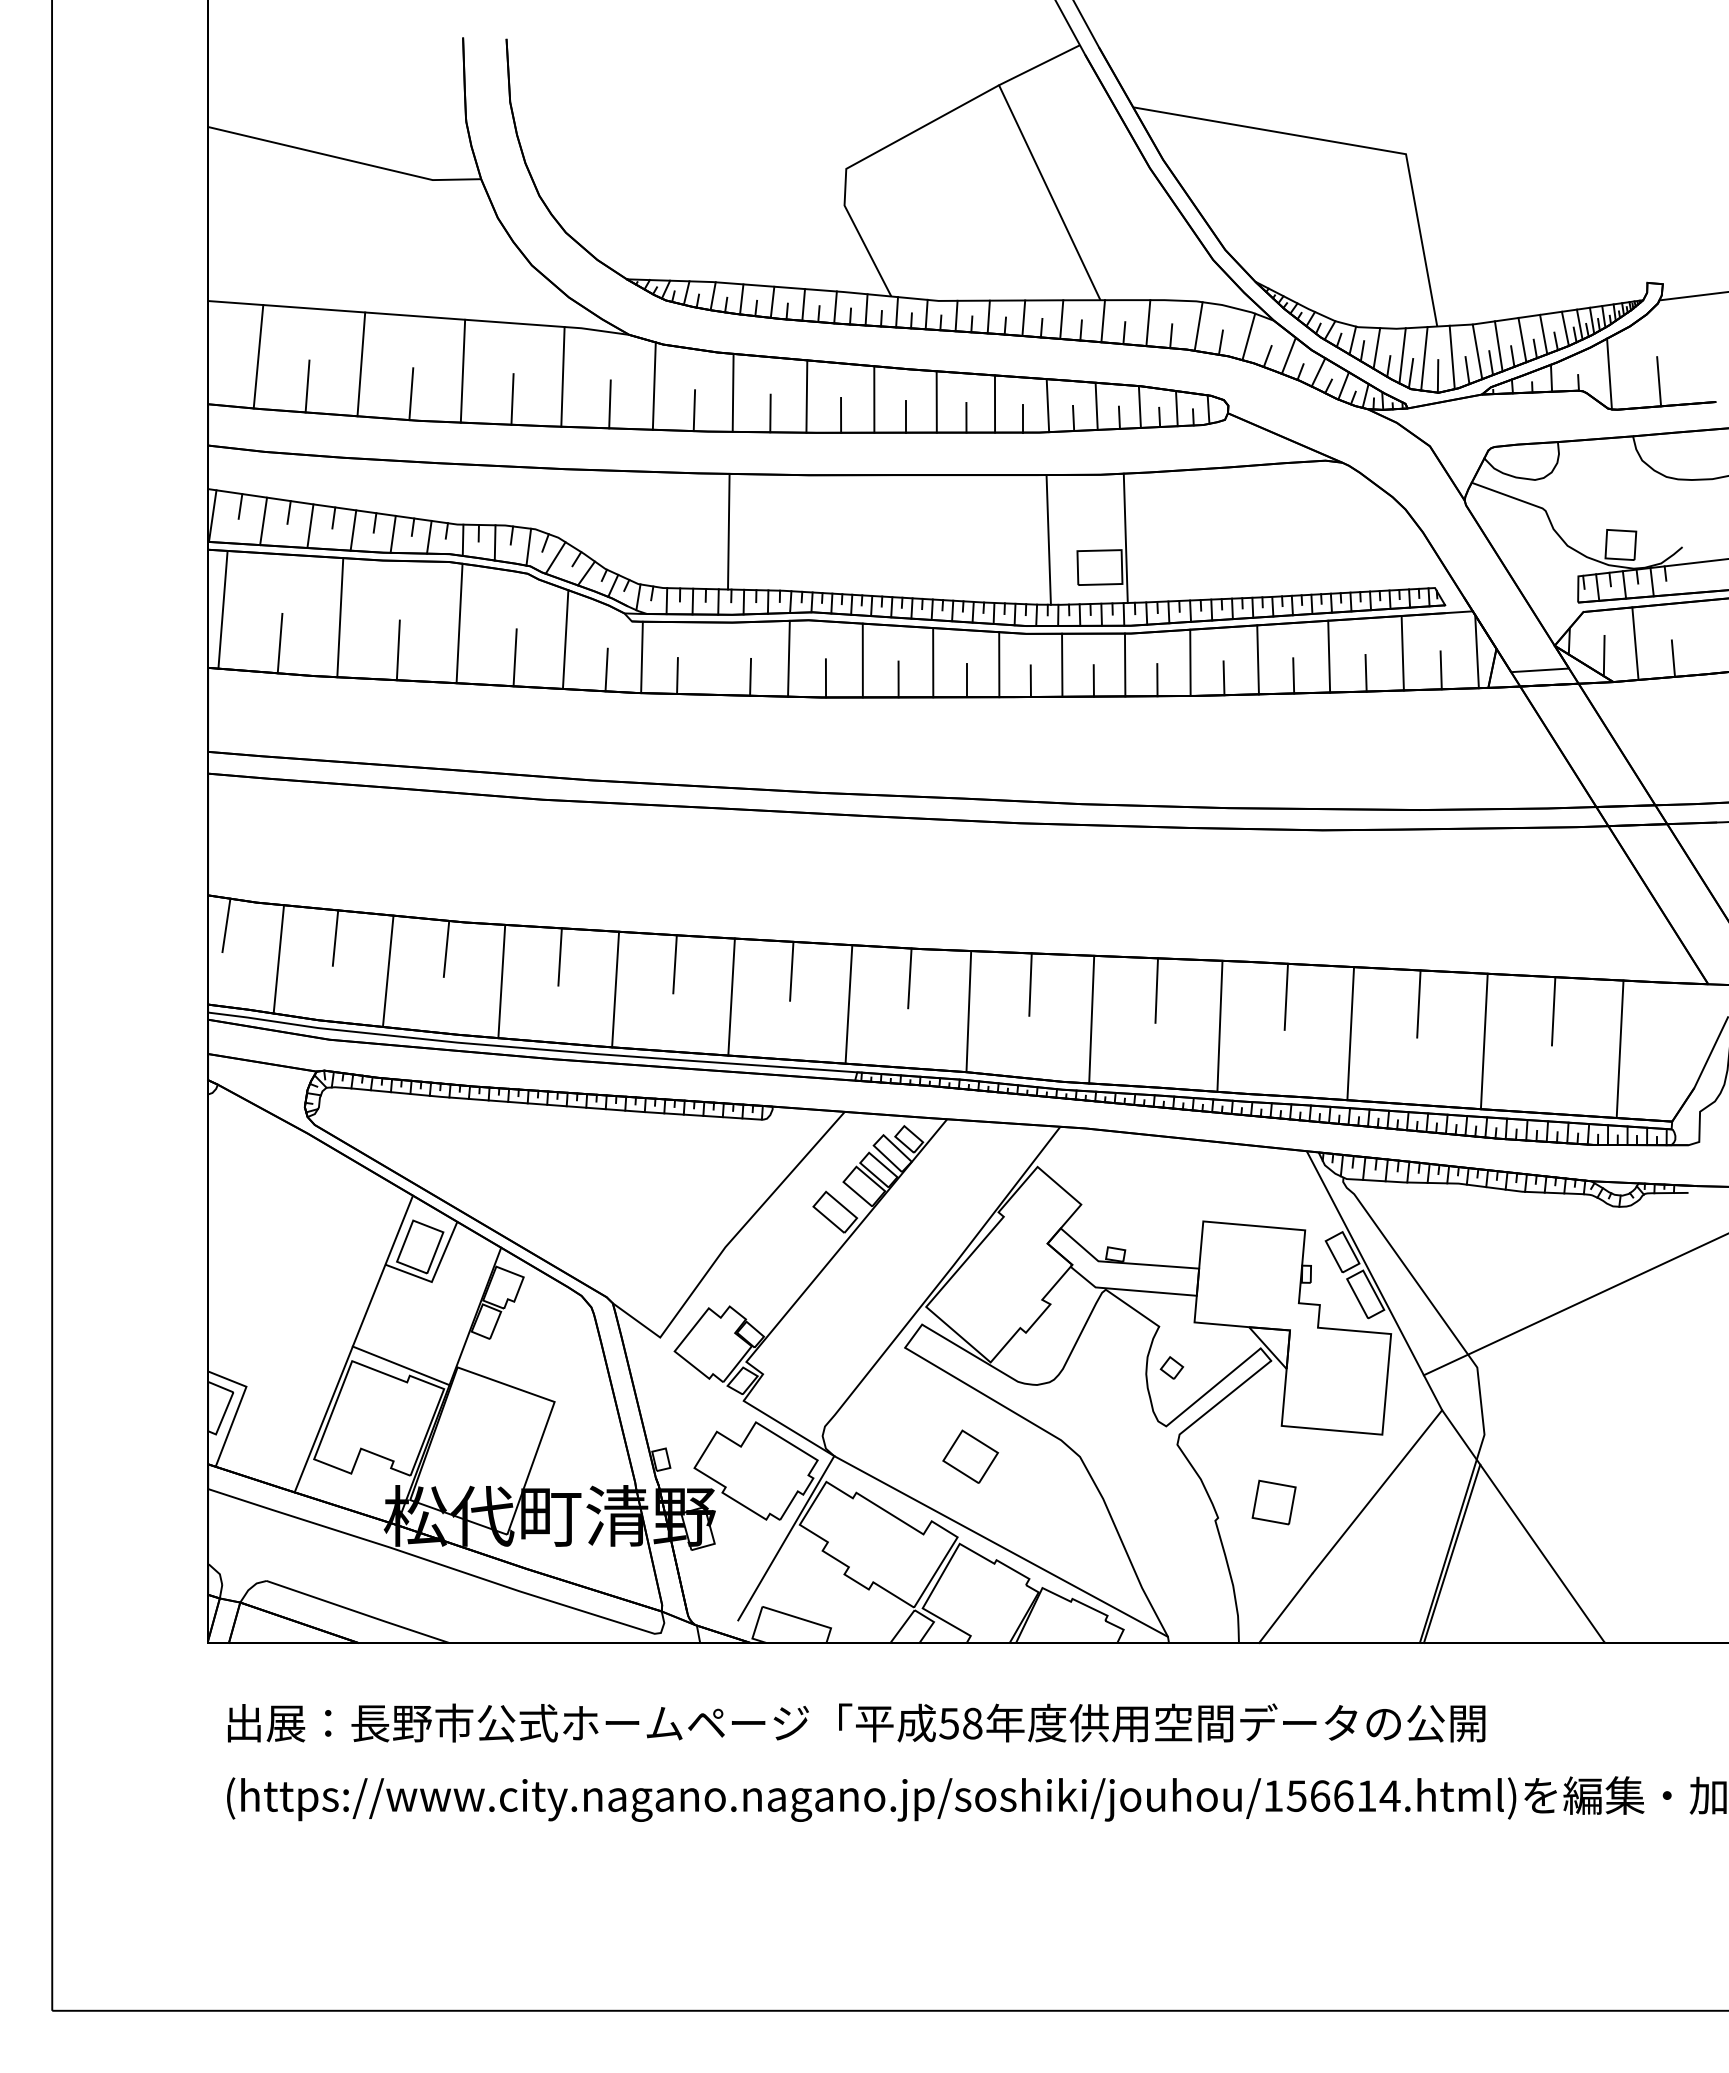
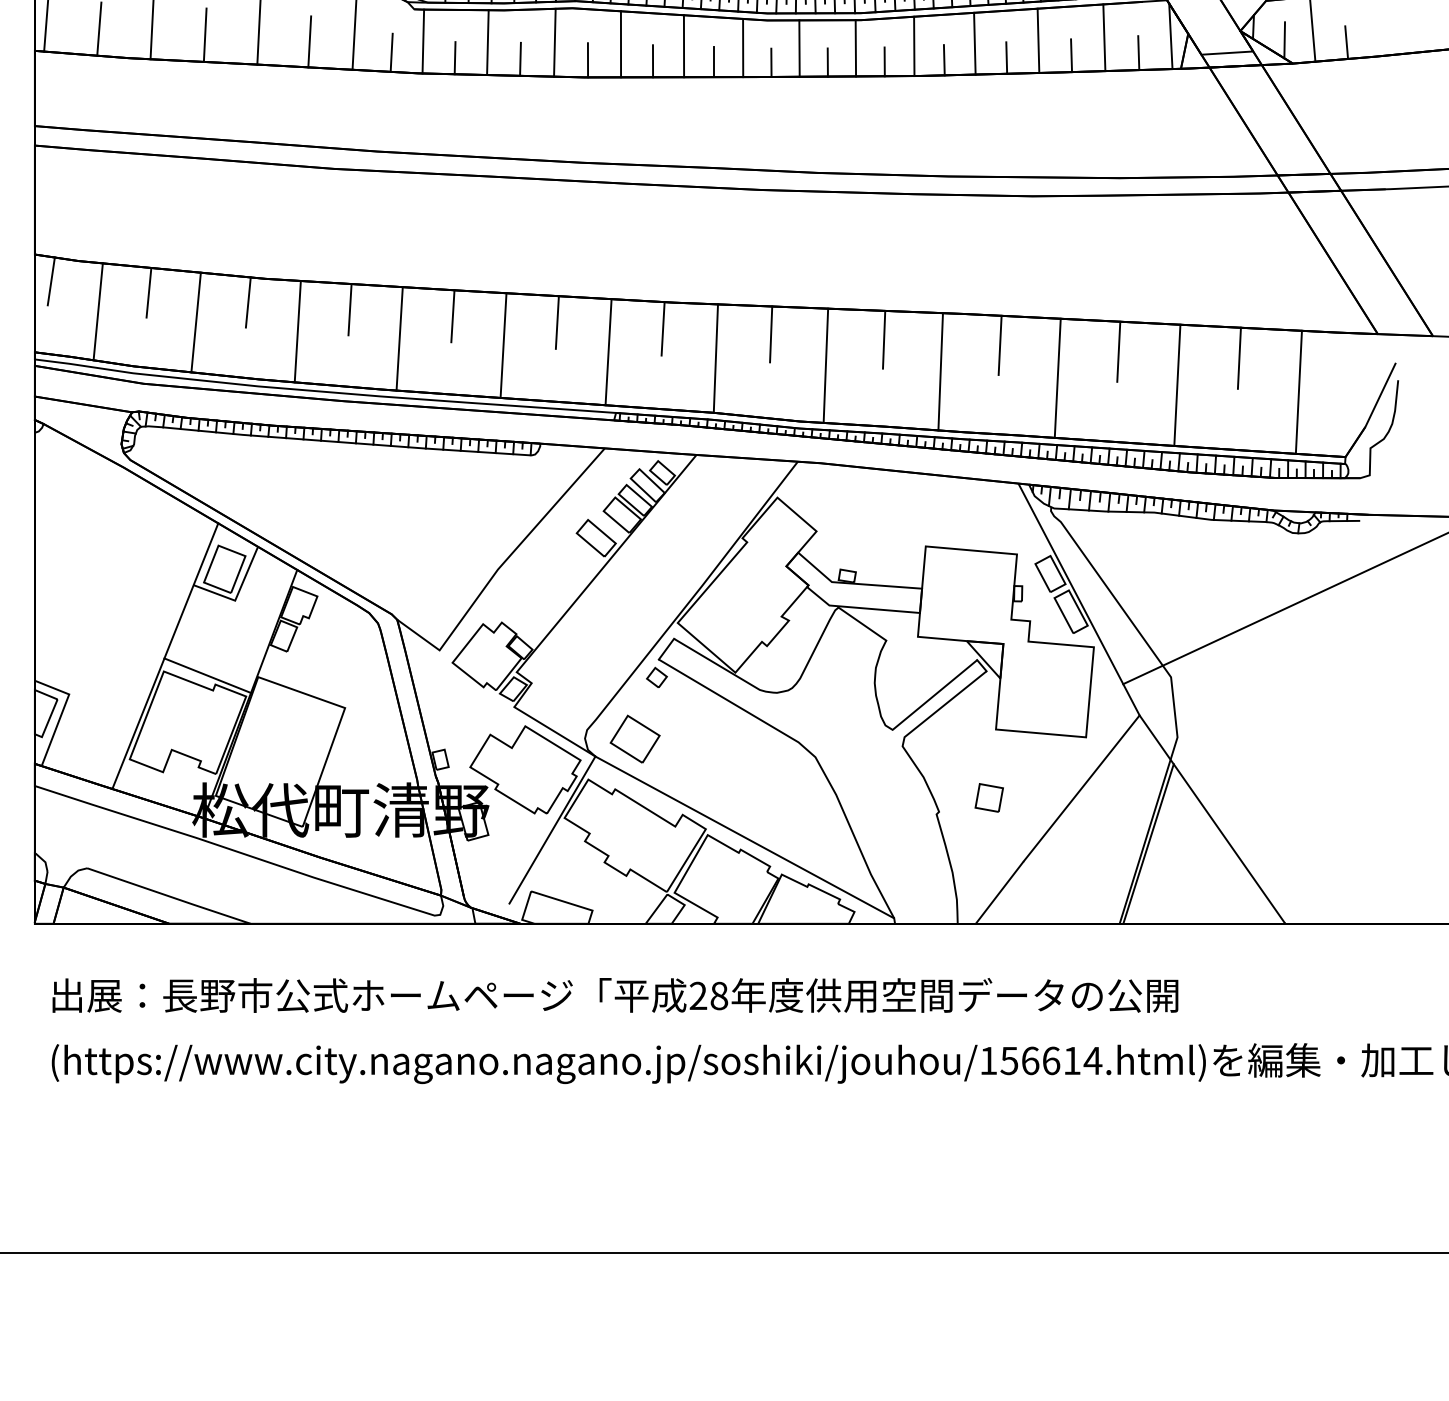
line: (714, 658) -> (488, 42), added
part: (1171, 1367) -> (656, 677), moved
part: (970, 1456) -> (635, 738), moved
part: (1274, 1501) -> (989, 797), size x0.71
text: (948, 1723) -> (697, 995), 58 -> 28

